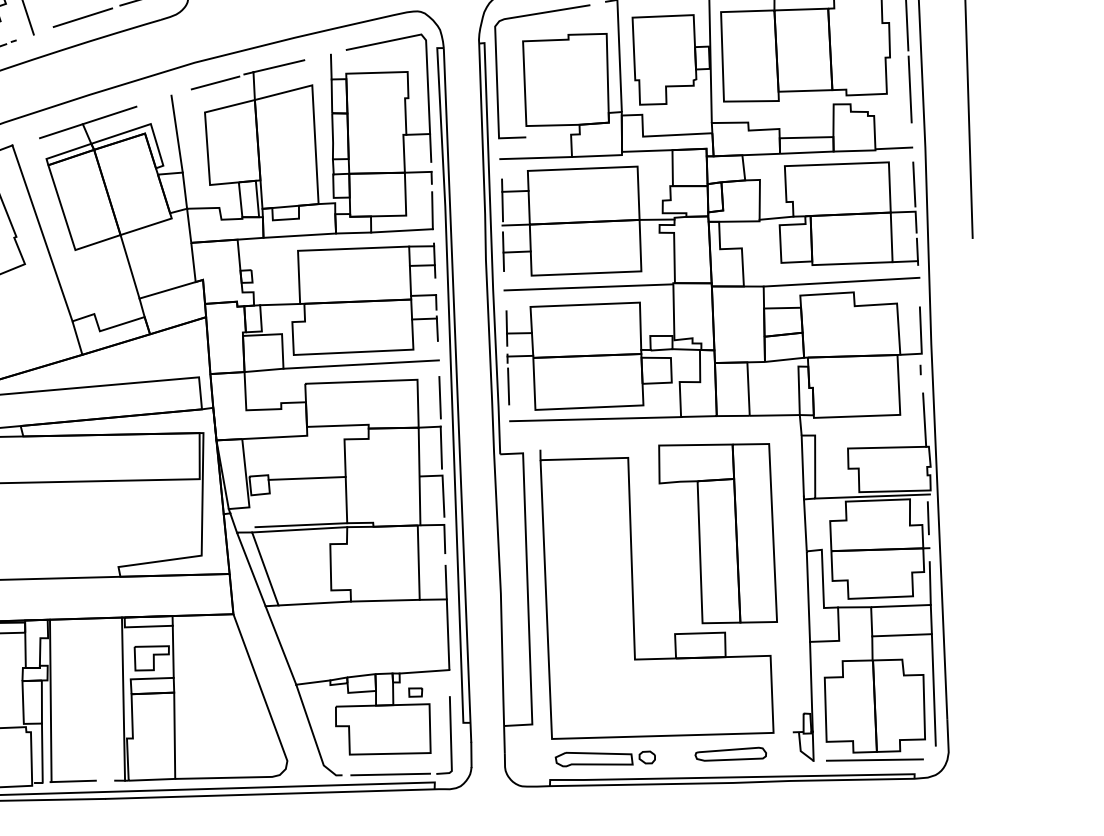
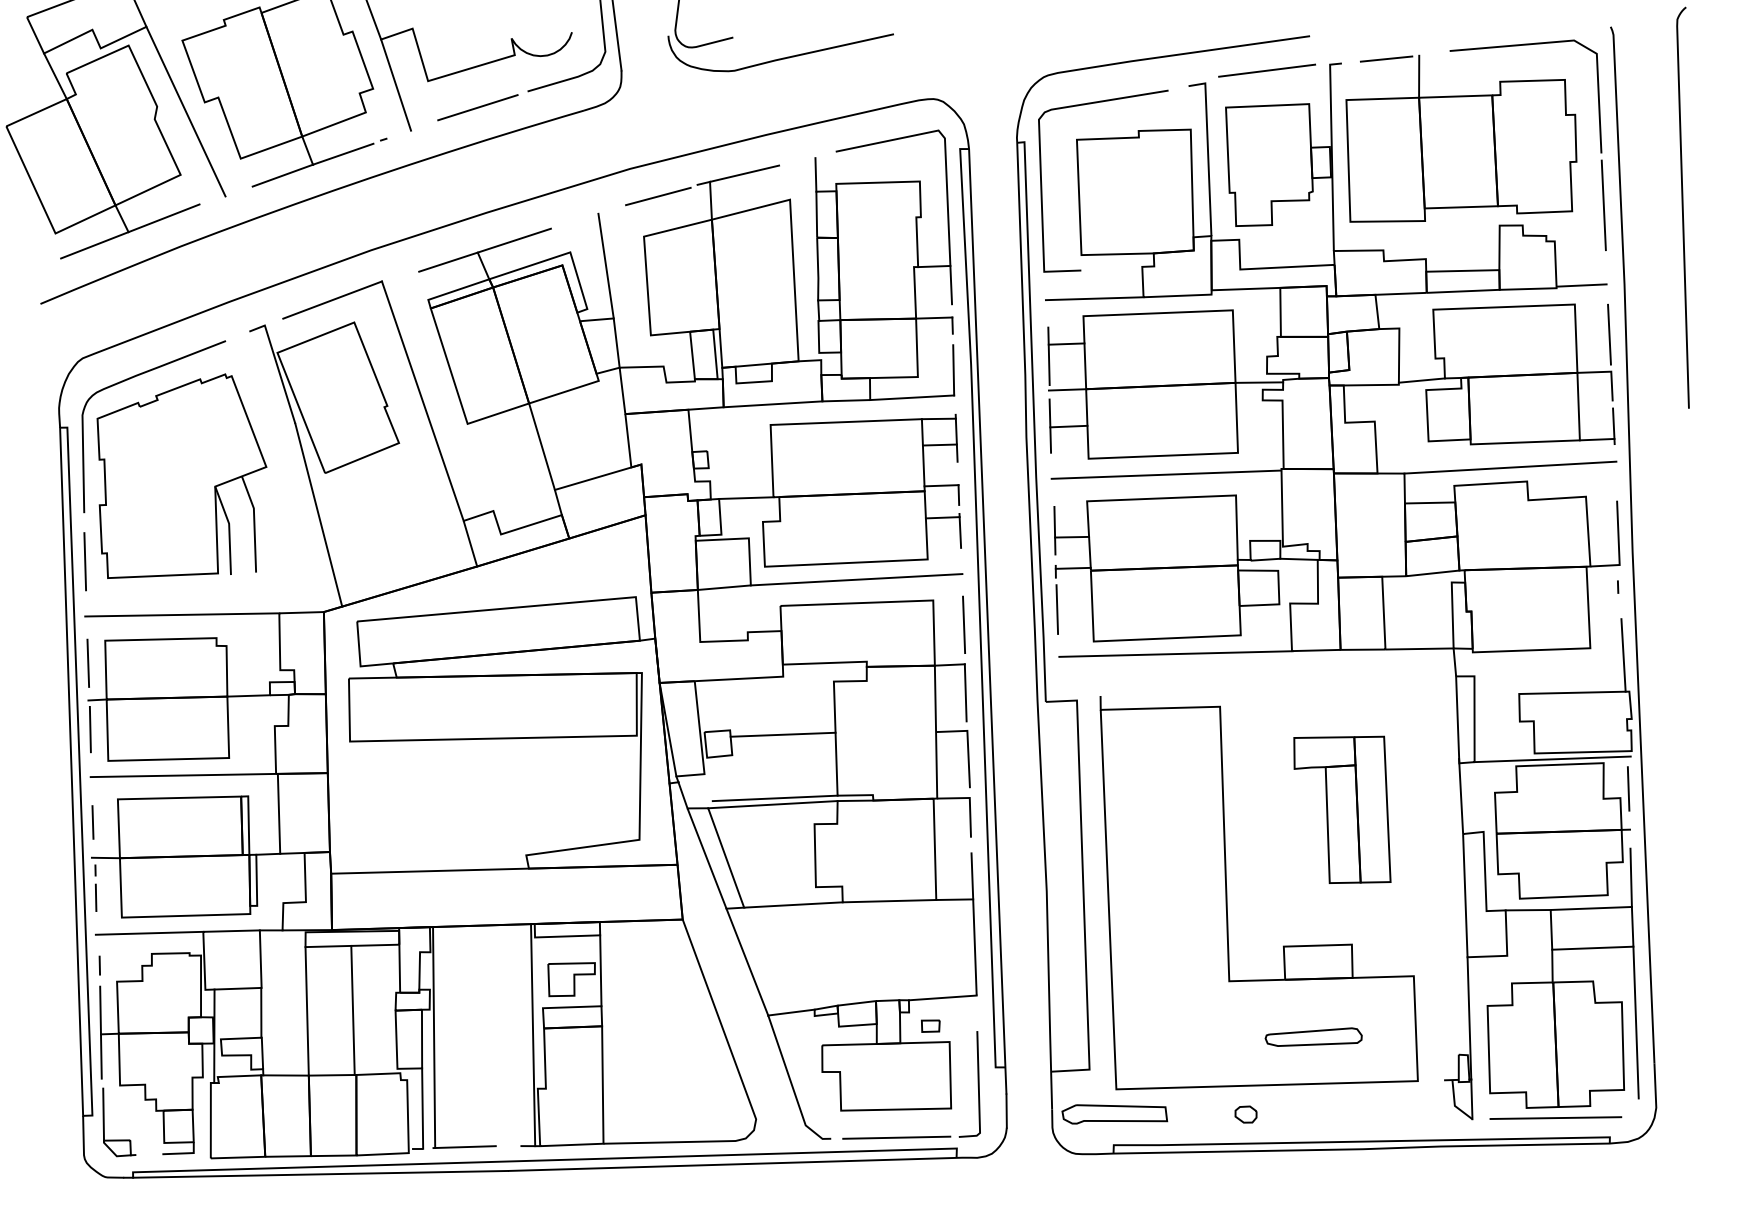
part: (718, 533) -> (1342, 809), size x0.6
part: (730, 753) -> (1313, 1036), moved
part: (594, 759) -> (1114, 1114), moved

